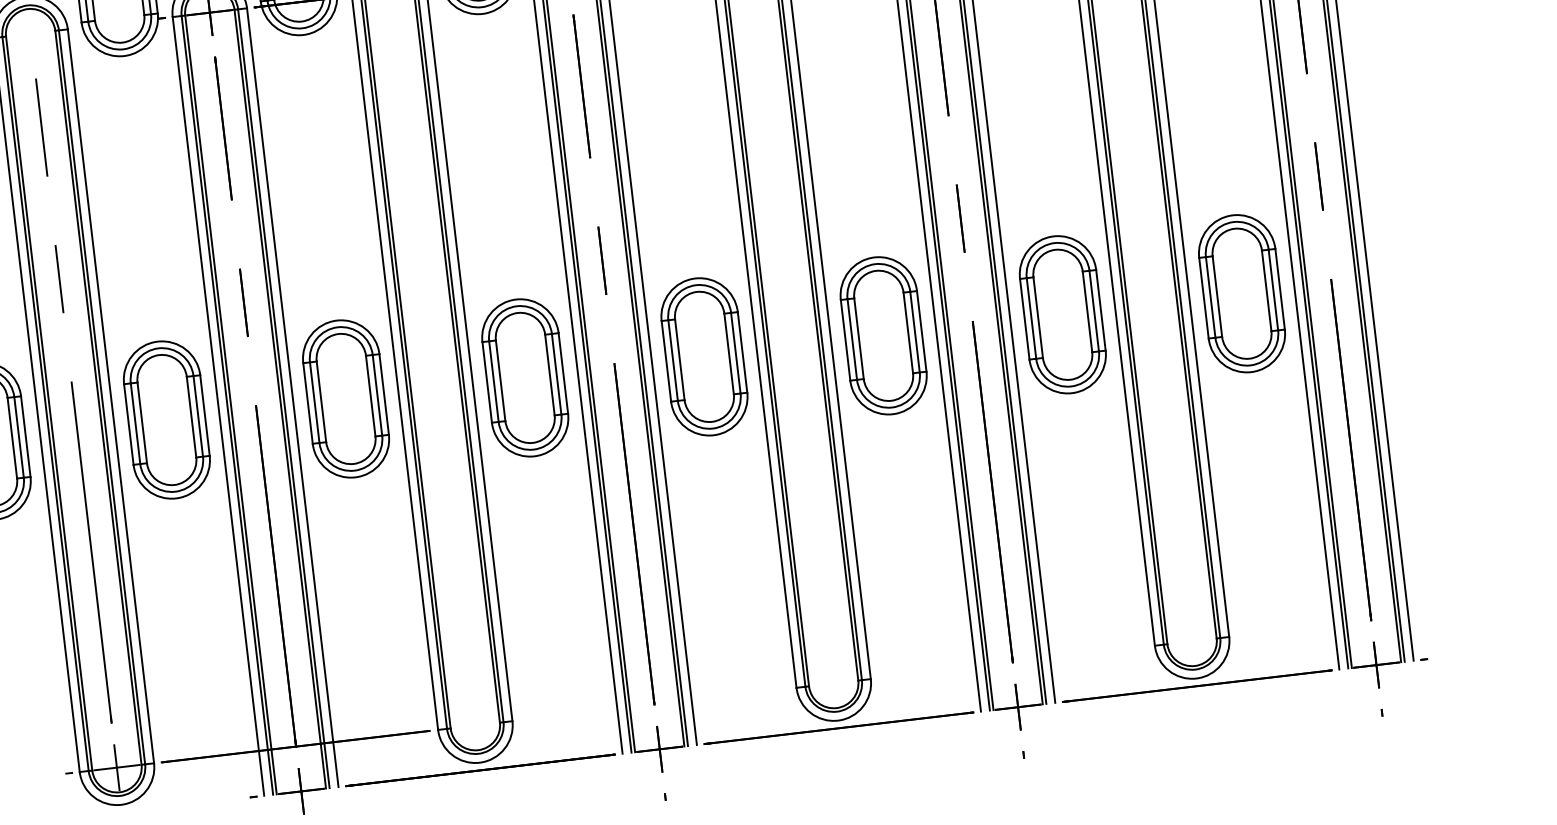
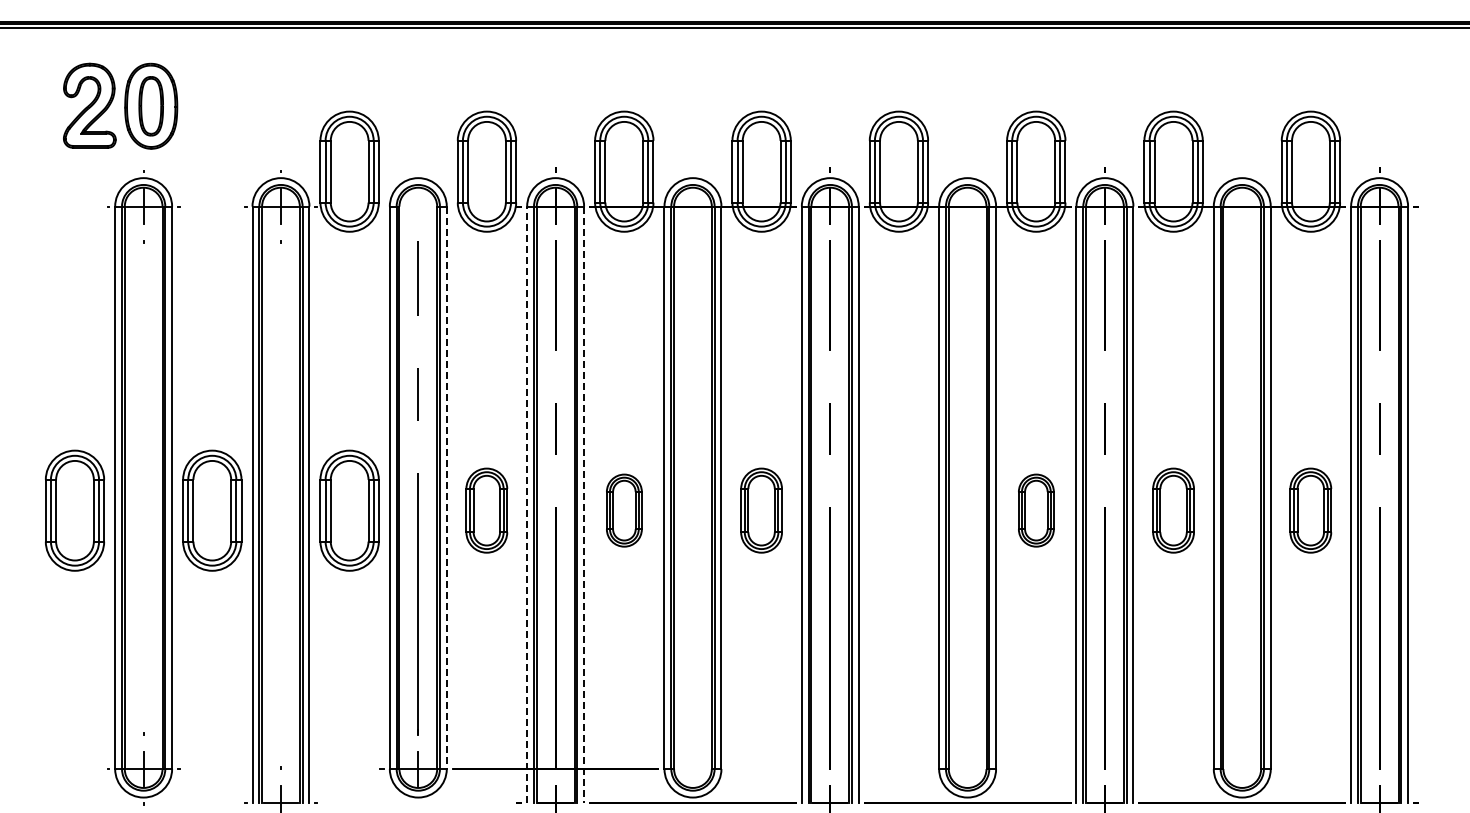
part: (1241, 293) -> (1310, 510), size x0.7
part: (1062, 314) -> (1173, 510), size x0.7
part: (883, 335) -> (1036, 510), size x0.6
part: (703, 356) -> (898, 510), removed
part: (525, 377) -> (761, 510), size x0.7
line: (110, 397) -> (446, 488), solid -> dashed
line: (293, 398) -> (584, 505), solid -> dashed
part: (346, 398) -> (624, 510), size x0.6
line: (218, 405) -> (527, 504), solid -> dashed
part: (166, 419) -> (486, 510), size x0.7

